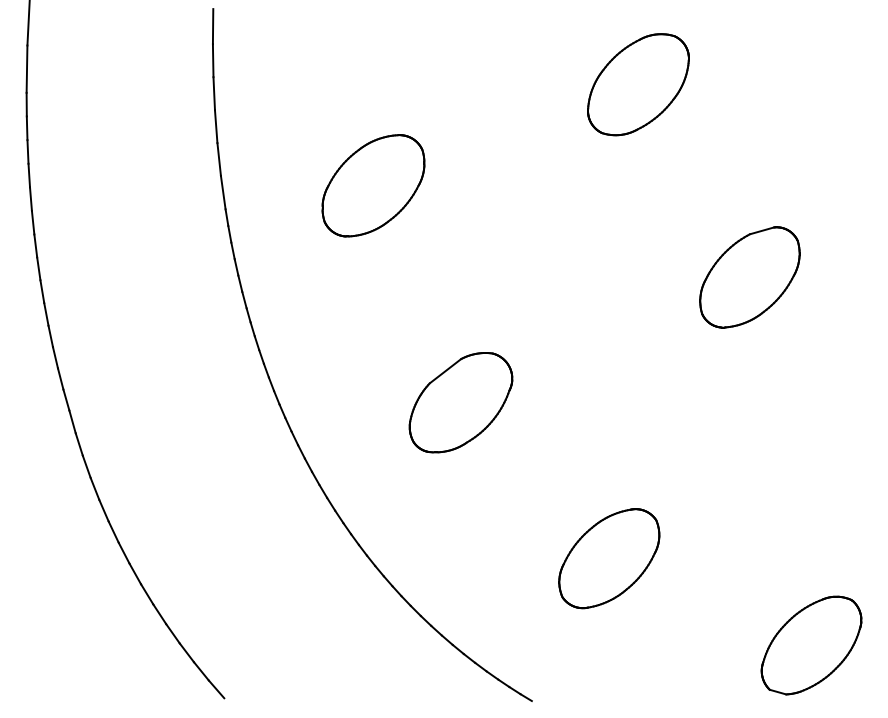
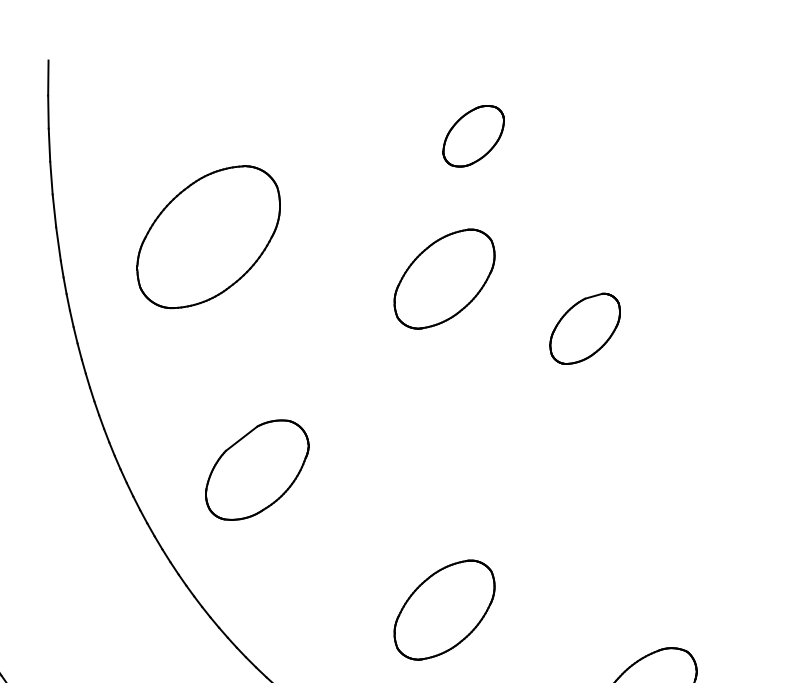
part: (638, 84) -> (473, 135), size x0.6
part: (373, 185) -> (208, 236), size x1.4
part: (609, 227) -> (444, 278), added
part: (749, 277) -> (584, 328), size x0.7
part: (460, 402) -> (256, 469), moved

